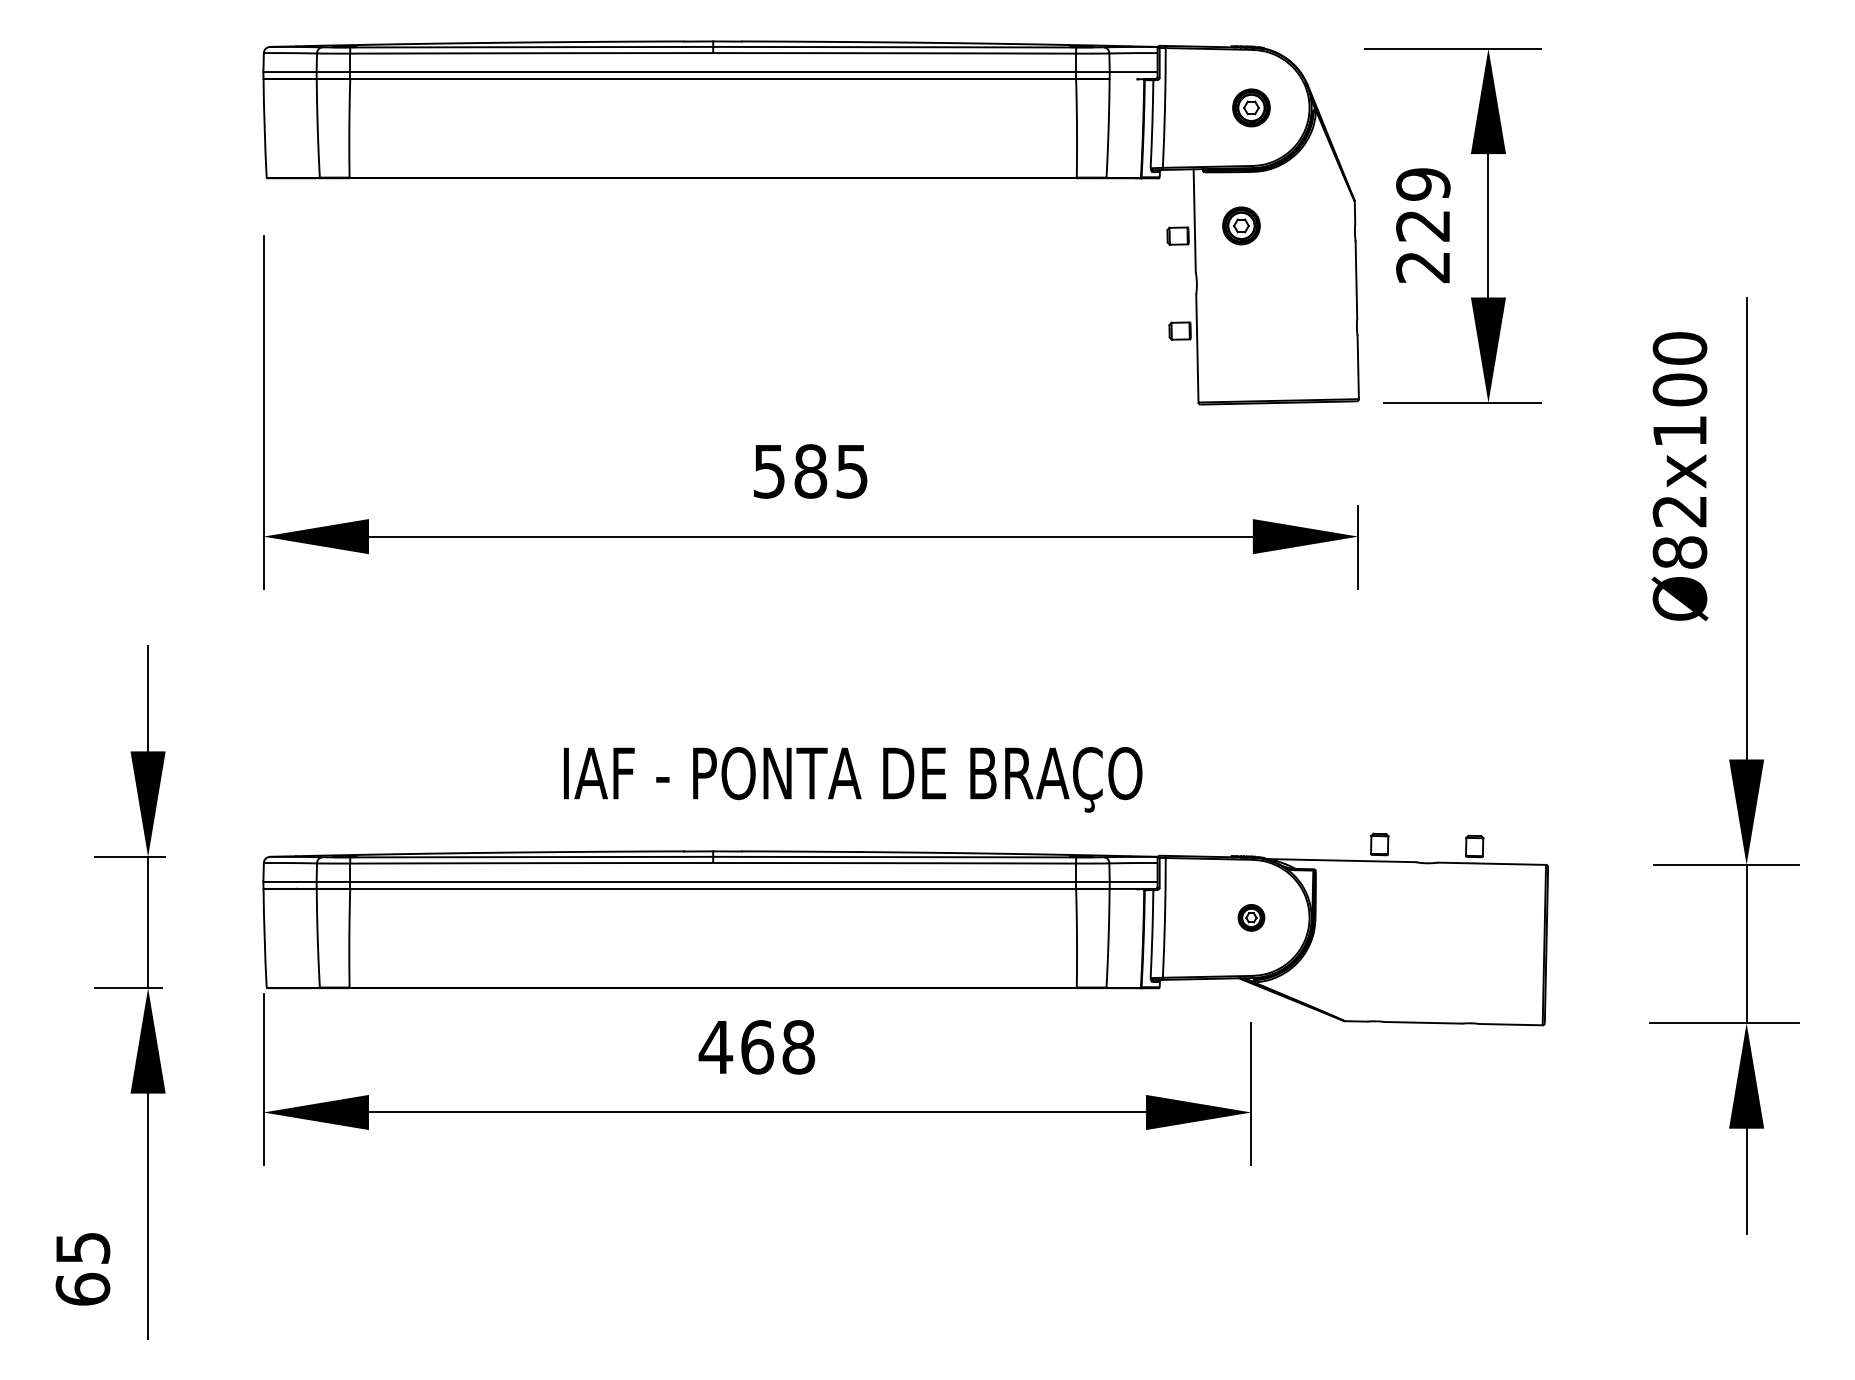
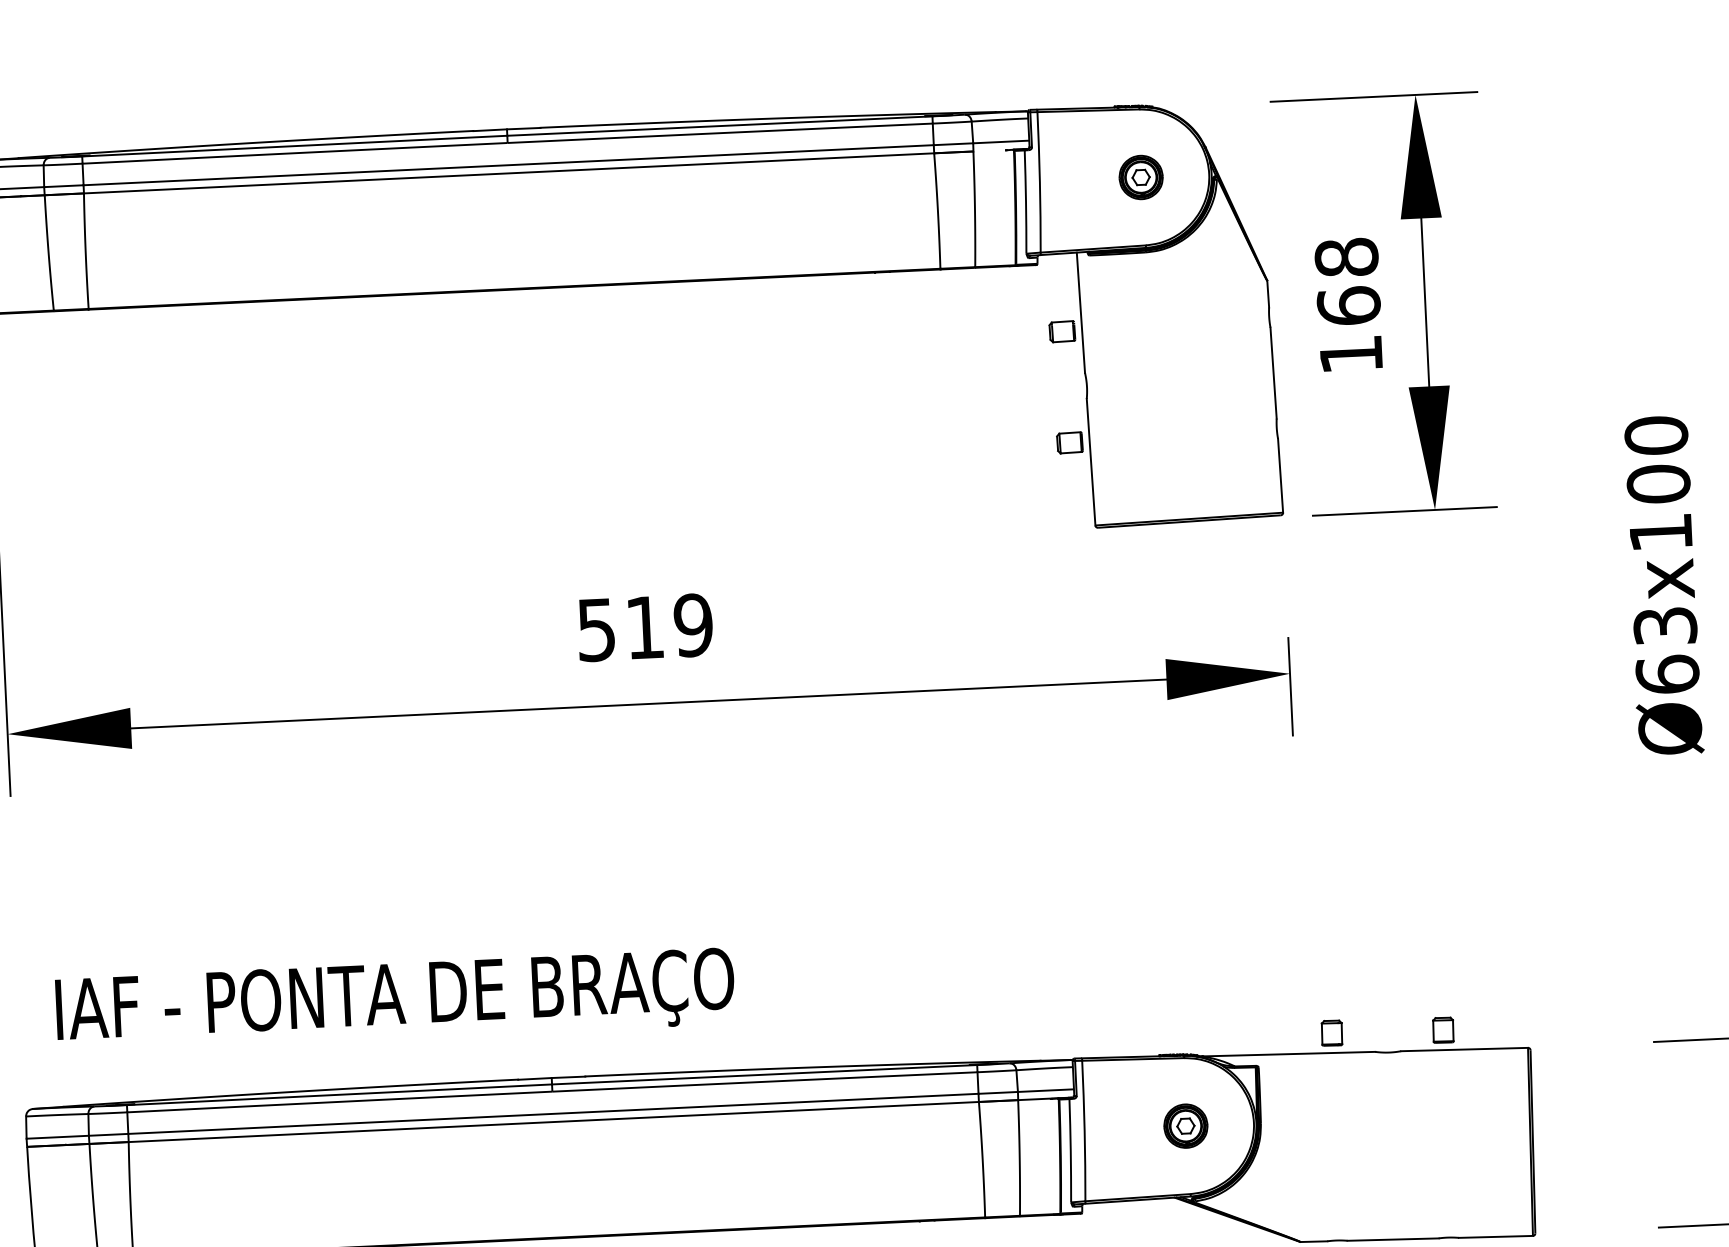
part: (1241, 225) -> (1135, 315), removed
text: (1423, 225) -> (1349, 305), 229 -> 168
text: (831, 471) -> (669, 626), 585 -> 519
text: (1679, 531) -> (1665, 649), Ø82x100 -> Ø63x100
text: (853, 779) -> (395, 1001), moved
part: (1251, 917) -> (1185, 1125), size x1.43

